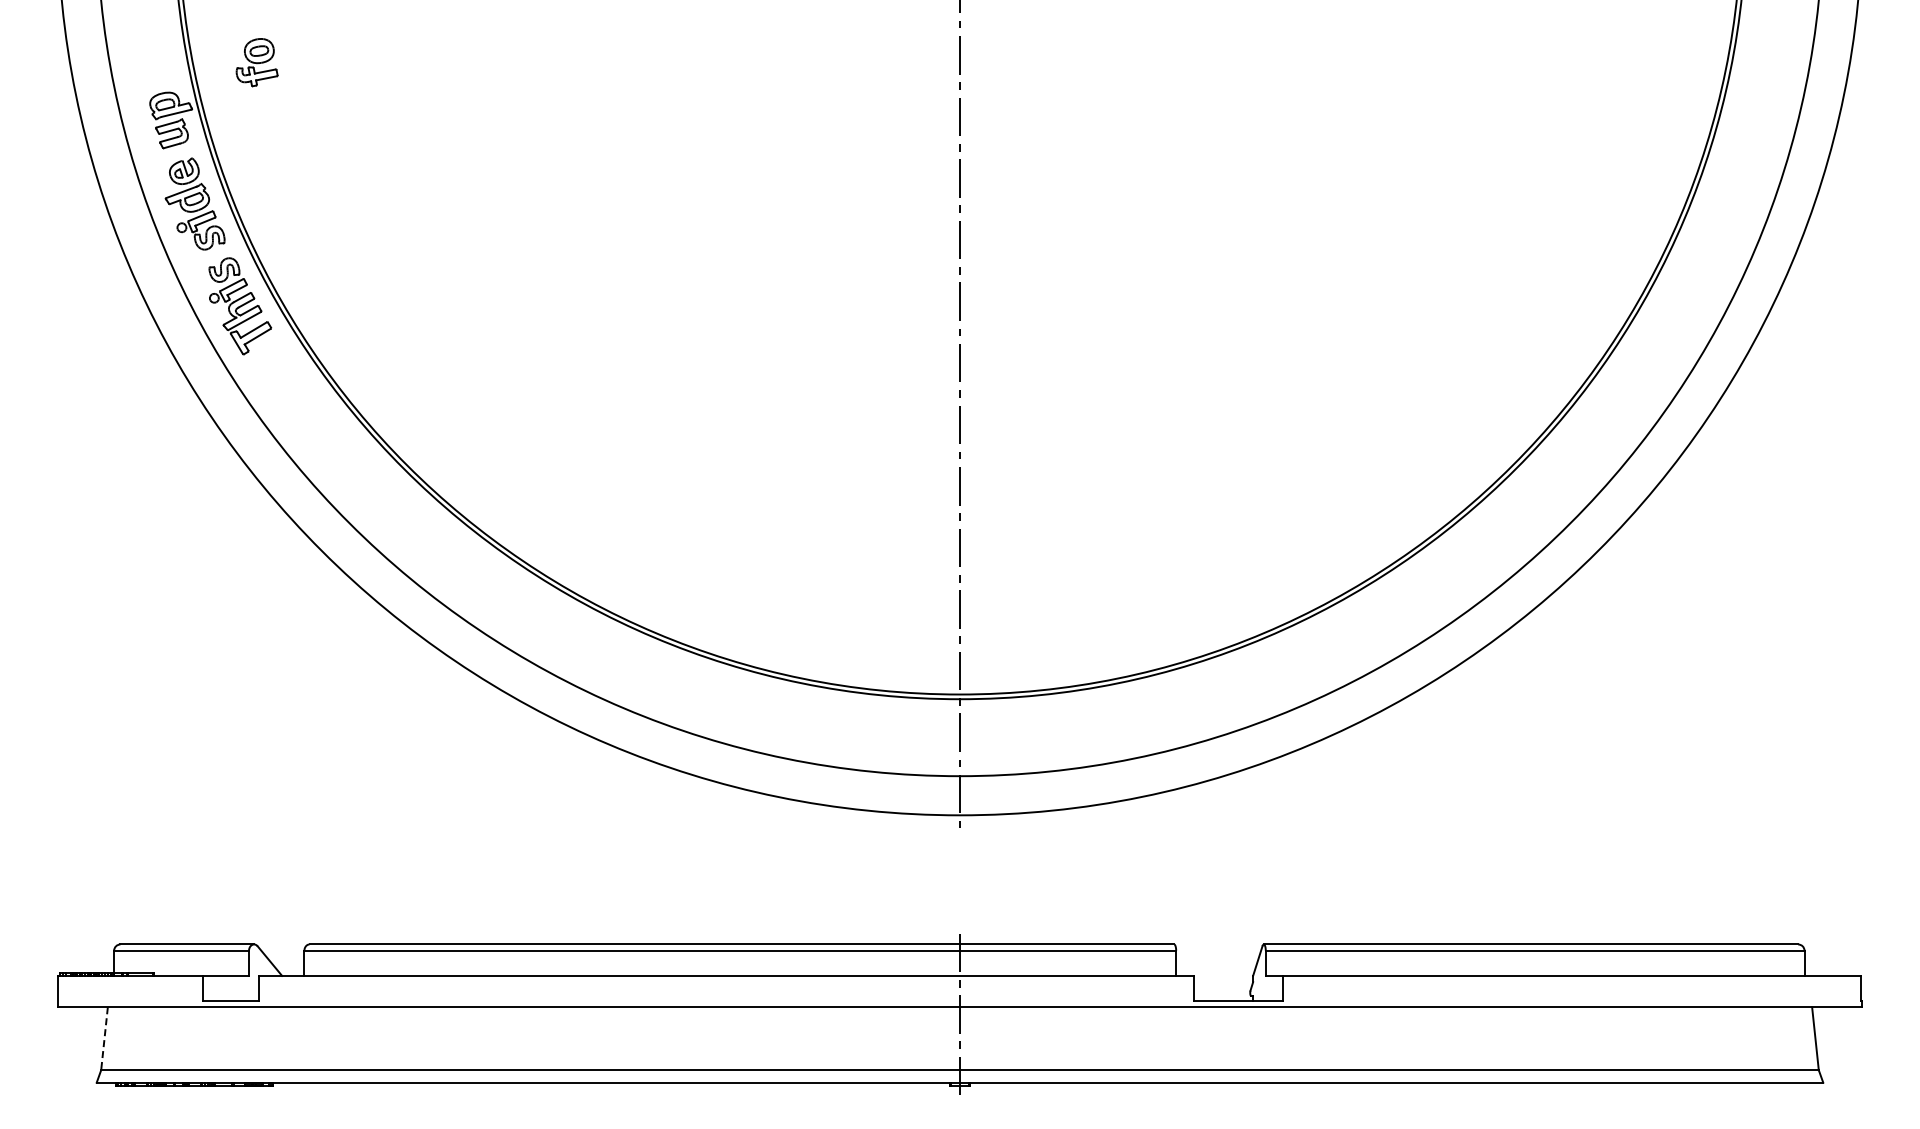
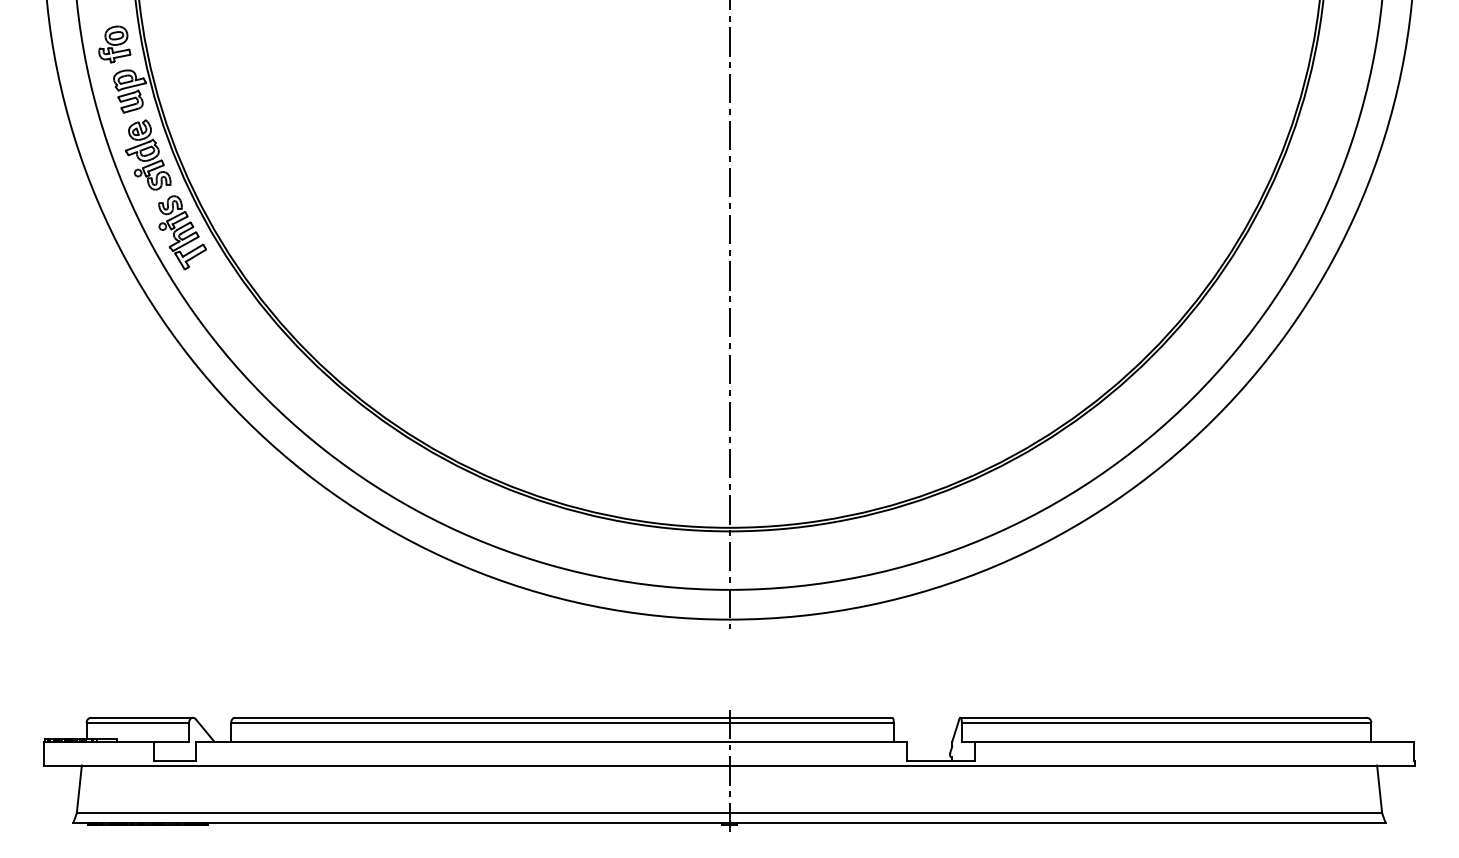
part: (256, 62) -> (114, 44), moved
line: (104, 1038) -> (79, 789), dashed -> solid

